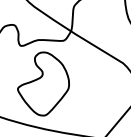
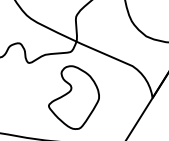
part: (43, 83) -> (73, 97), moved

